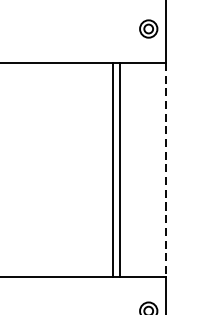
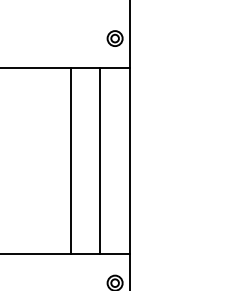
line: (113, 169) -> (100, 160), moved
line: (120, 169) -> (71, 160), moved
line: (165, 169) -> (129, 160), dashed -> solid

